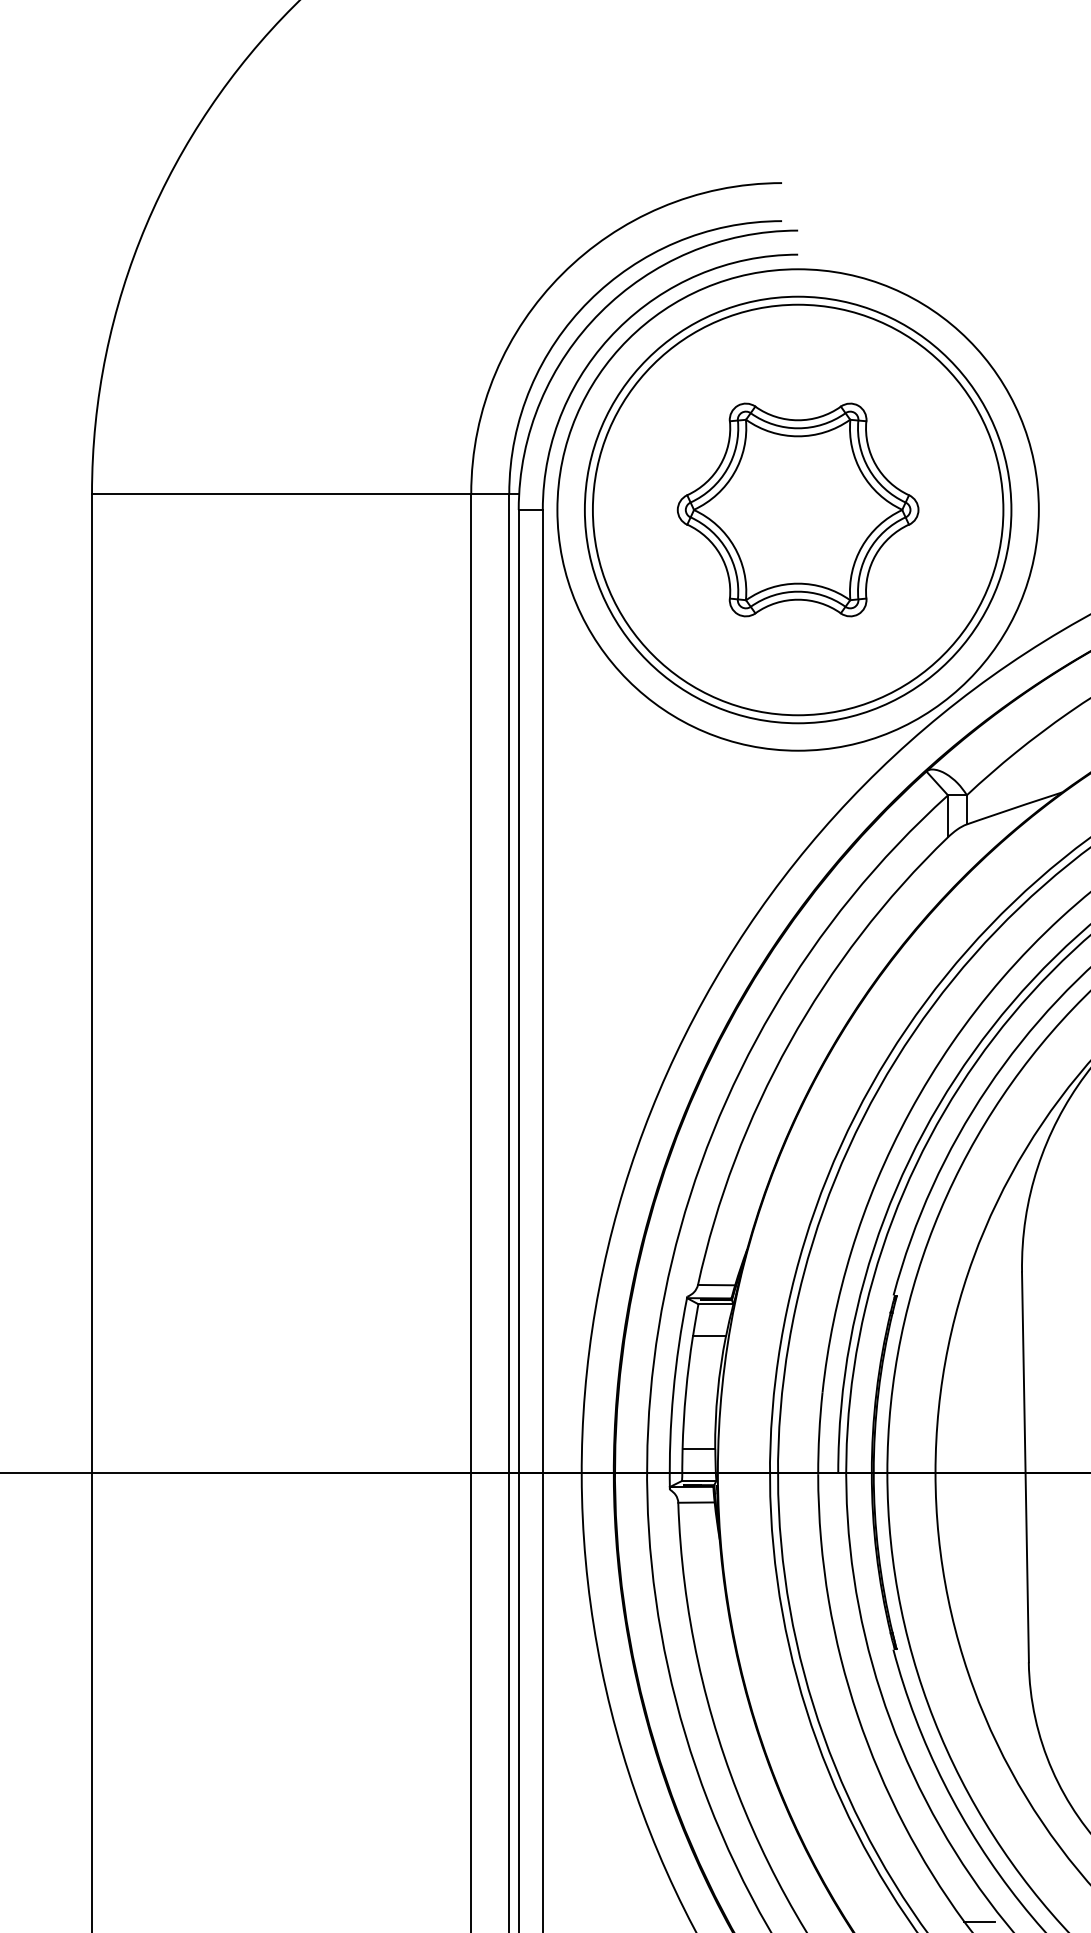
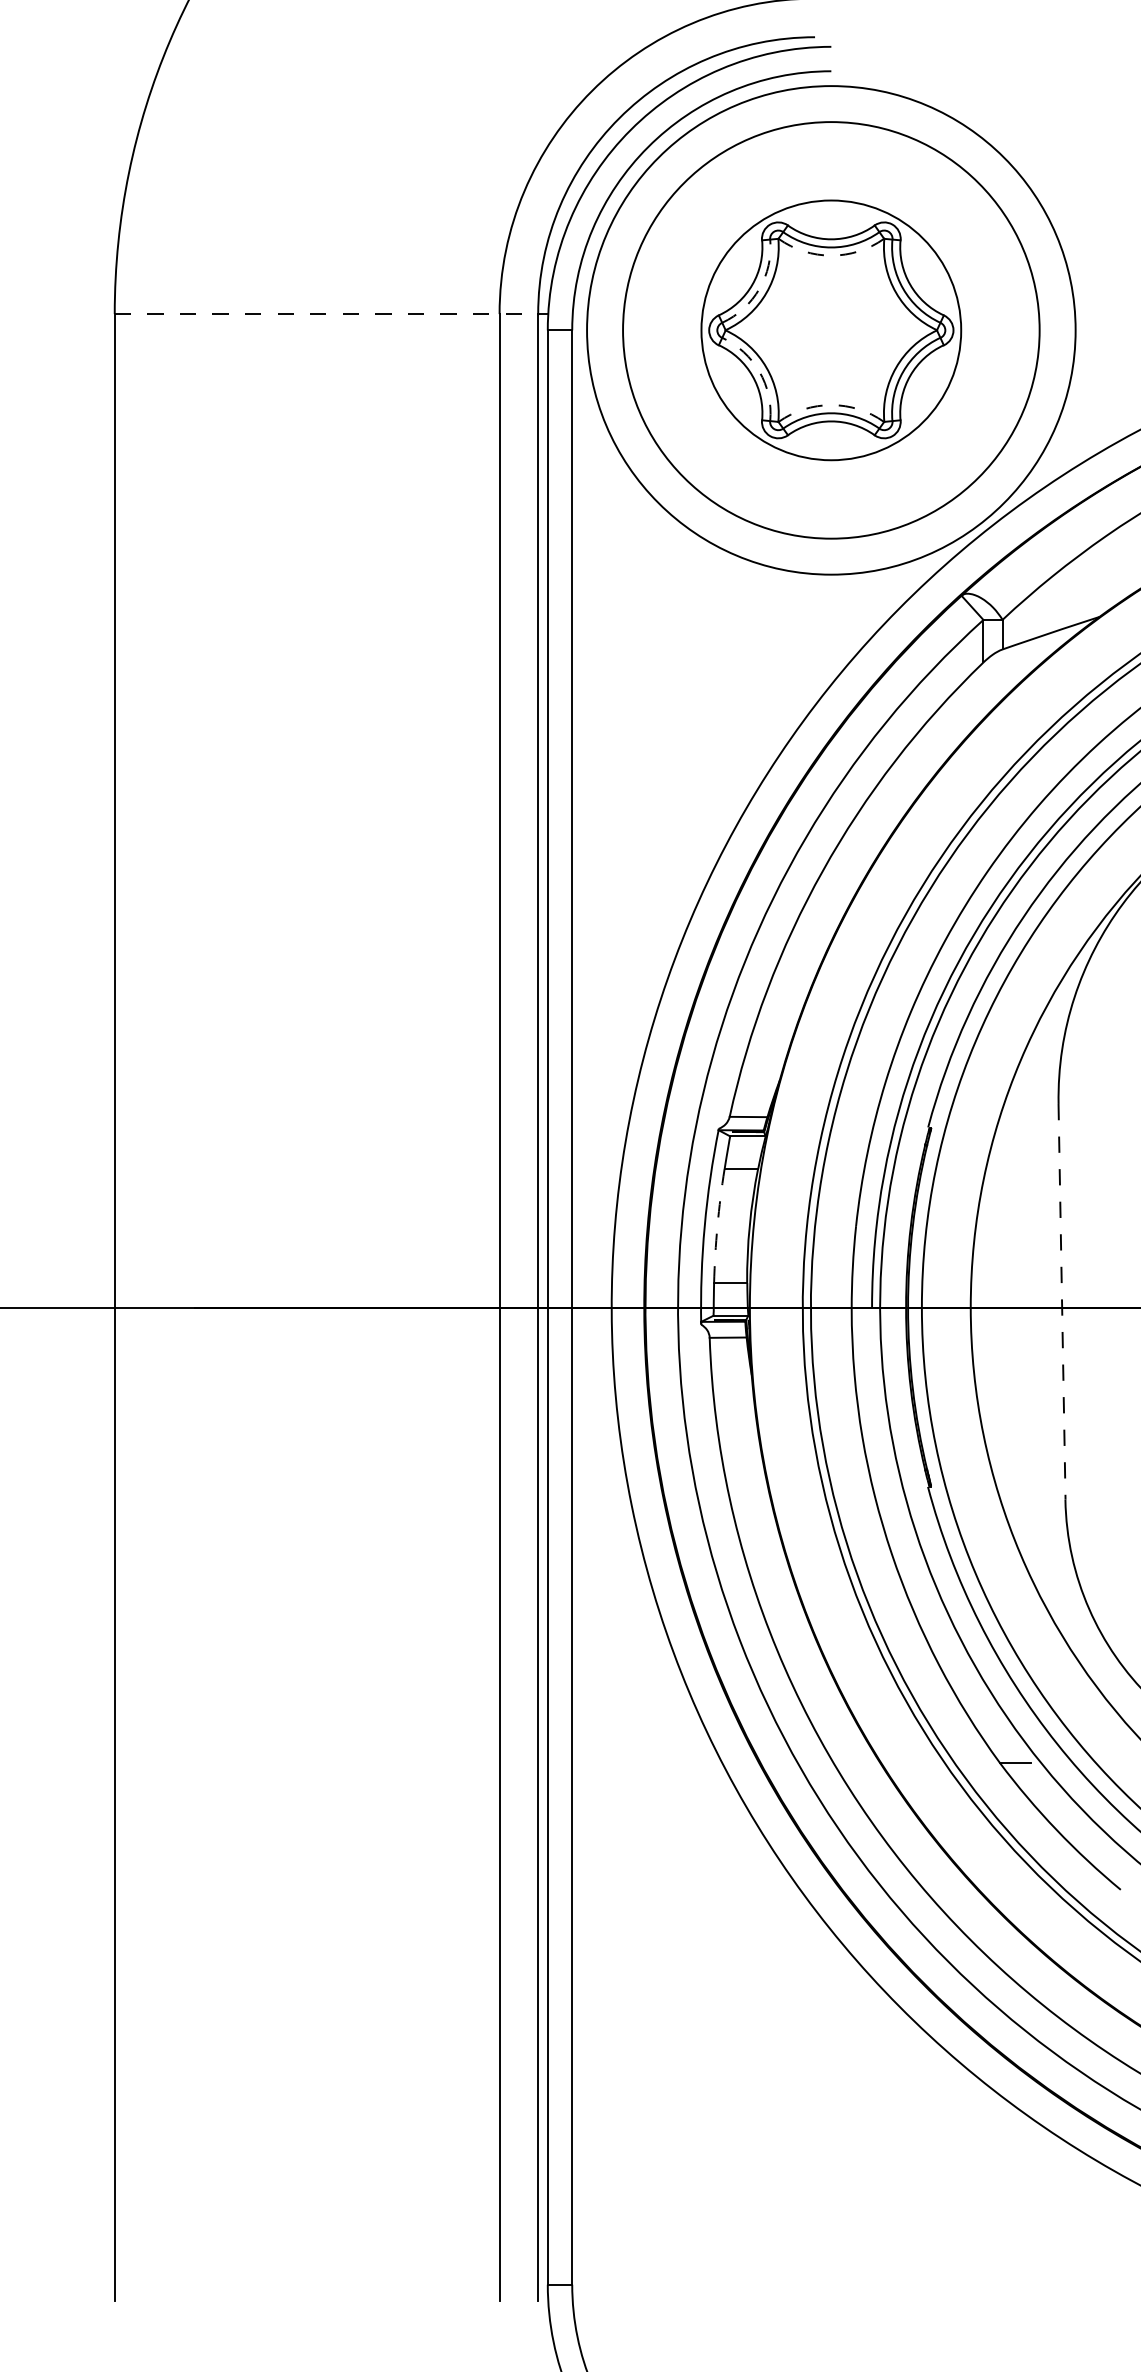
arc: (798, 436) -> (831, 255), solid -> dashed
arc: (727, 468) -> (759, 288), solid -> dashed
line: (300, 494) -> (326, 314), solid -> dashed
circle: (797, 509) -> (830, 329), size x0.6
arc: (727, 550) -> (759, 371), solid -> dashed
arc: (798, 584) -> (831, 405), solid -> dashed
arc: (685, 1392) -> (717, 1225), solid -> dashed
line: (1025, 1466) -> (1062, 1301), solid -> dashed

